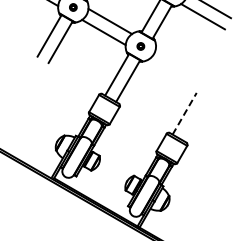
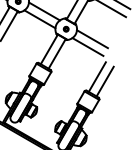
line: (177, 60) -> (92, 39), added
line: (171, 71) -> (88, 47), added
line: (184, 113) -> (97, 76), dashed -> solid
line: (195, 119) -> (105, 81), added

